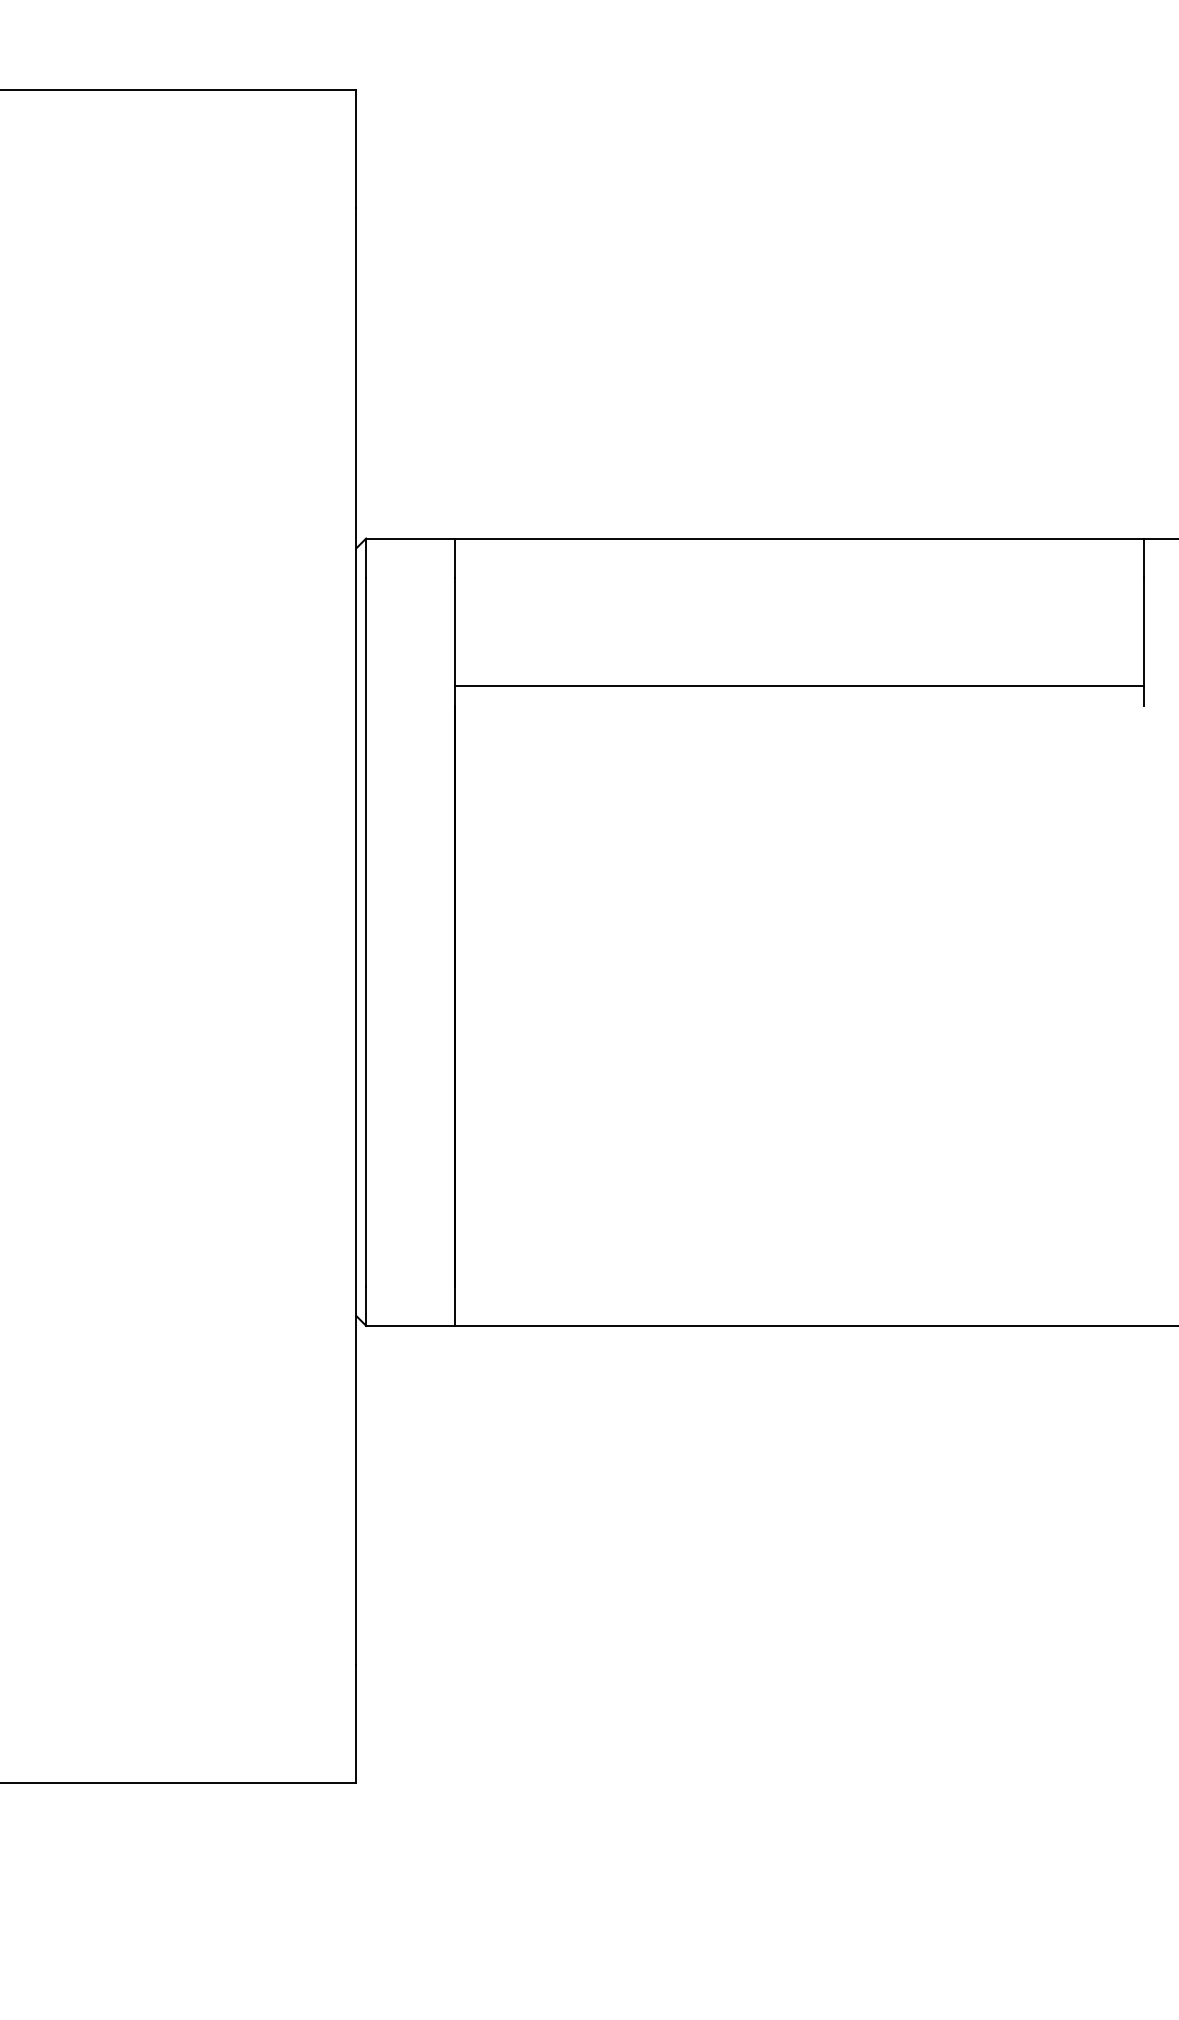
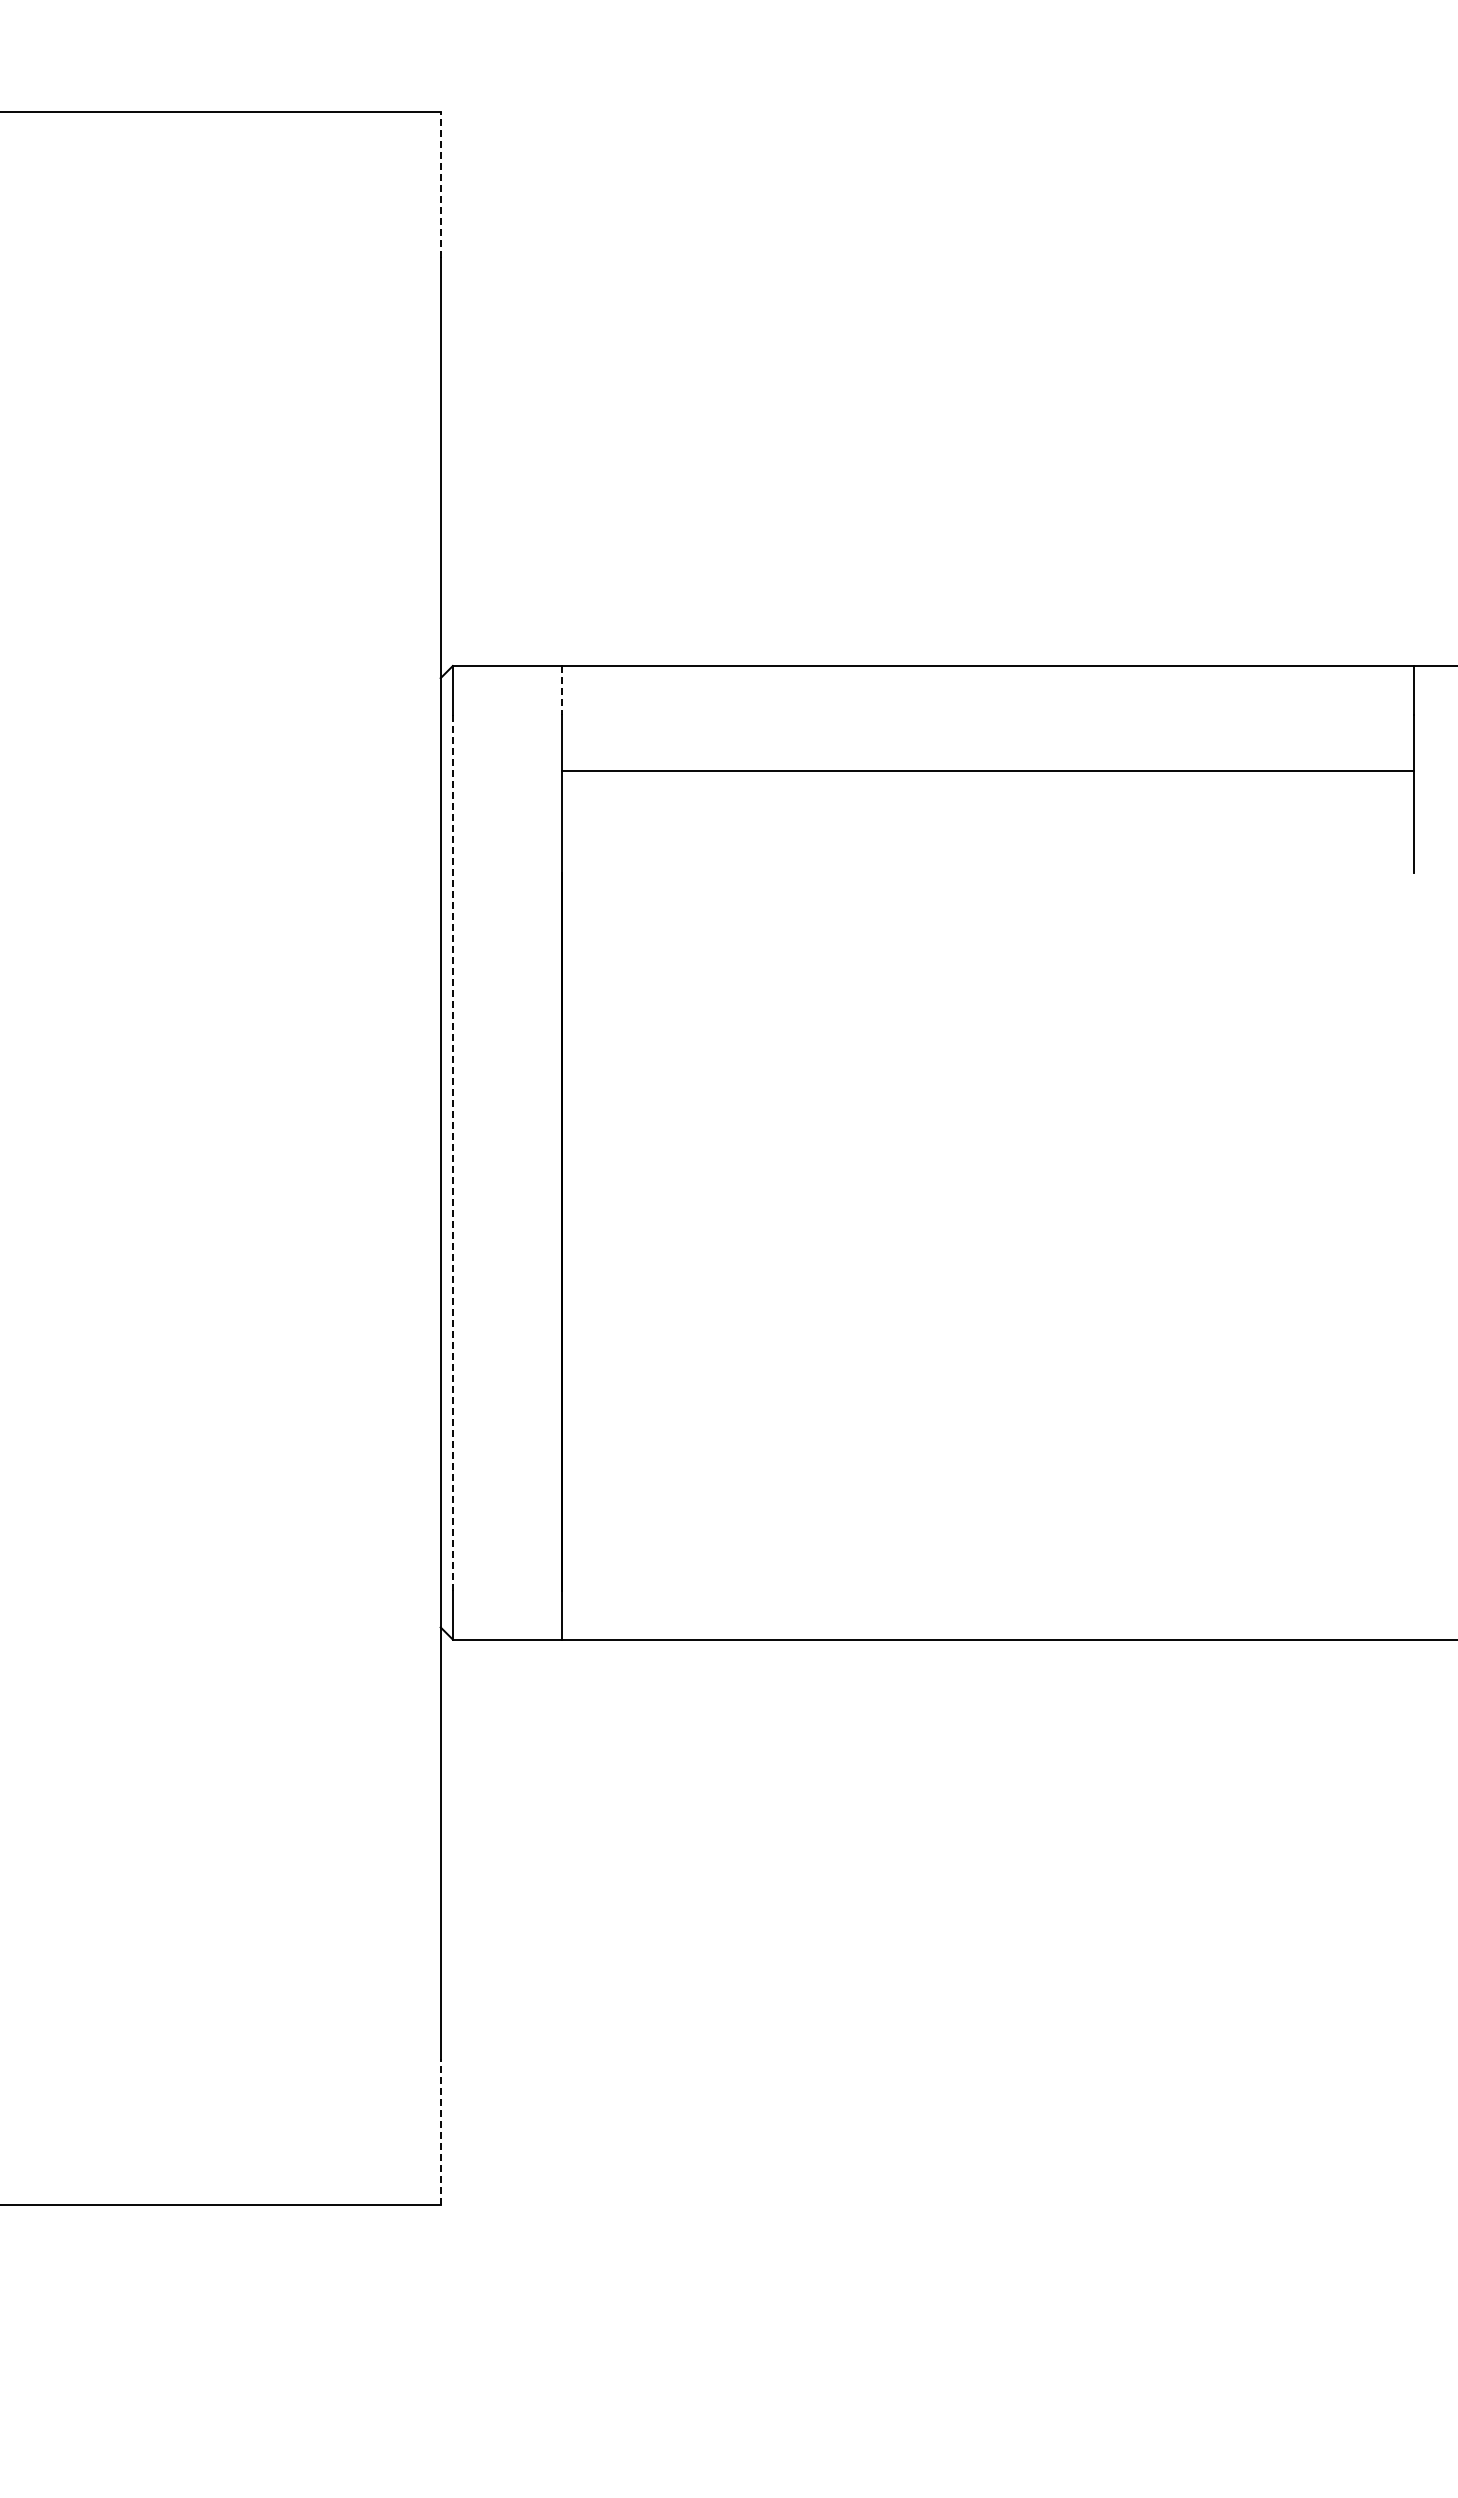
line: (356, 149) -> (440, 184), solid -> dashed
line: (454, 558) -> (562, 690), solid -> dashed
line: (799, 686) -> (988, 770), moved
line: (365, 932) -> (452, 1153), solid -> dashed
line: (356, 1723) -> (440, 2131), solid -> dashed

